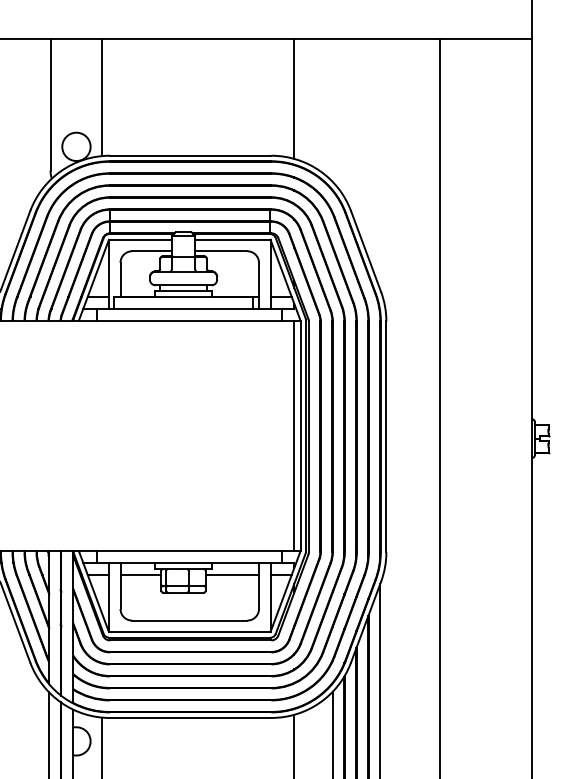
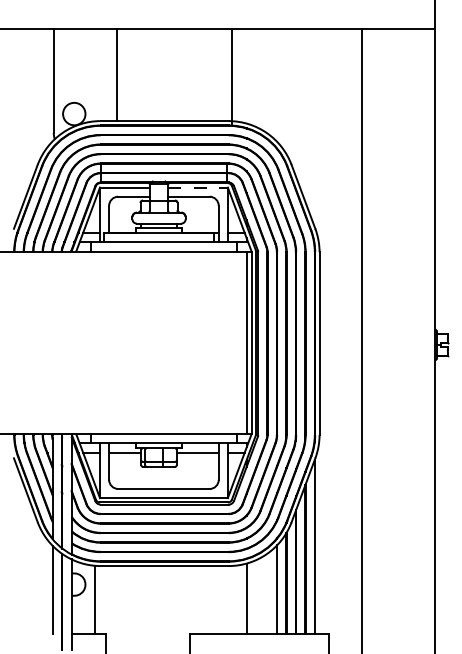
line: (102, 96) -> (116, 74), moved
line: (294, 98) -> (231, 75), moved
line: (233, 239) -> (198, 187), solid -> dashed

